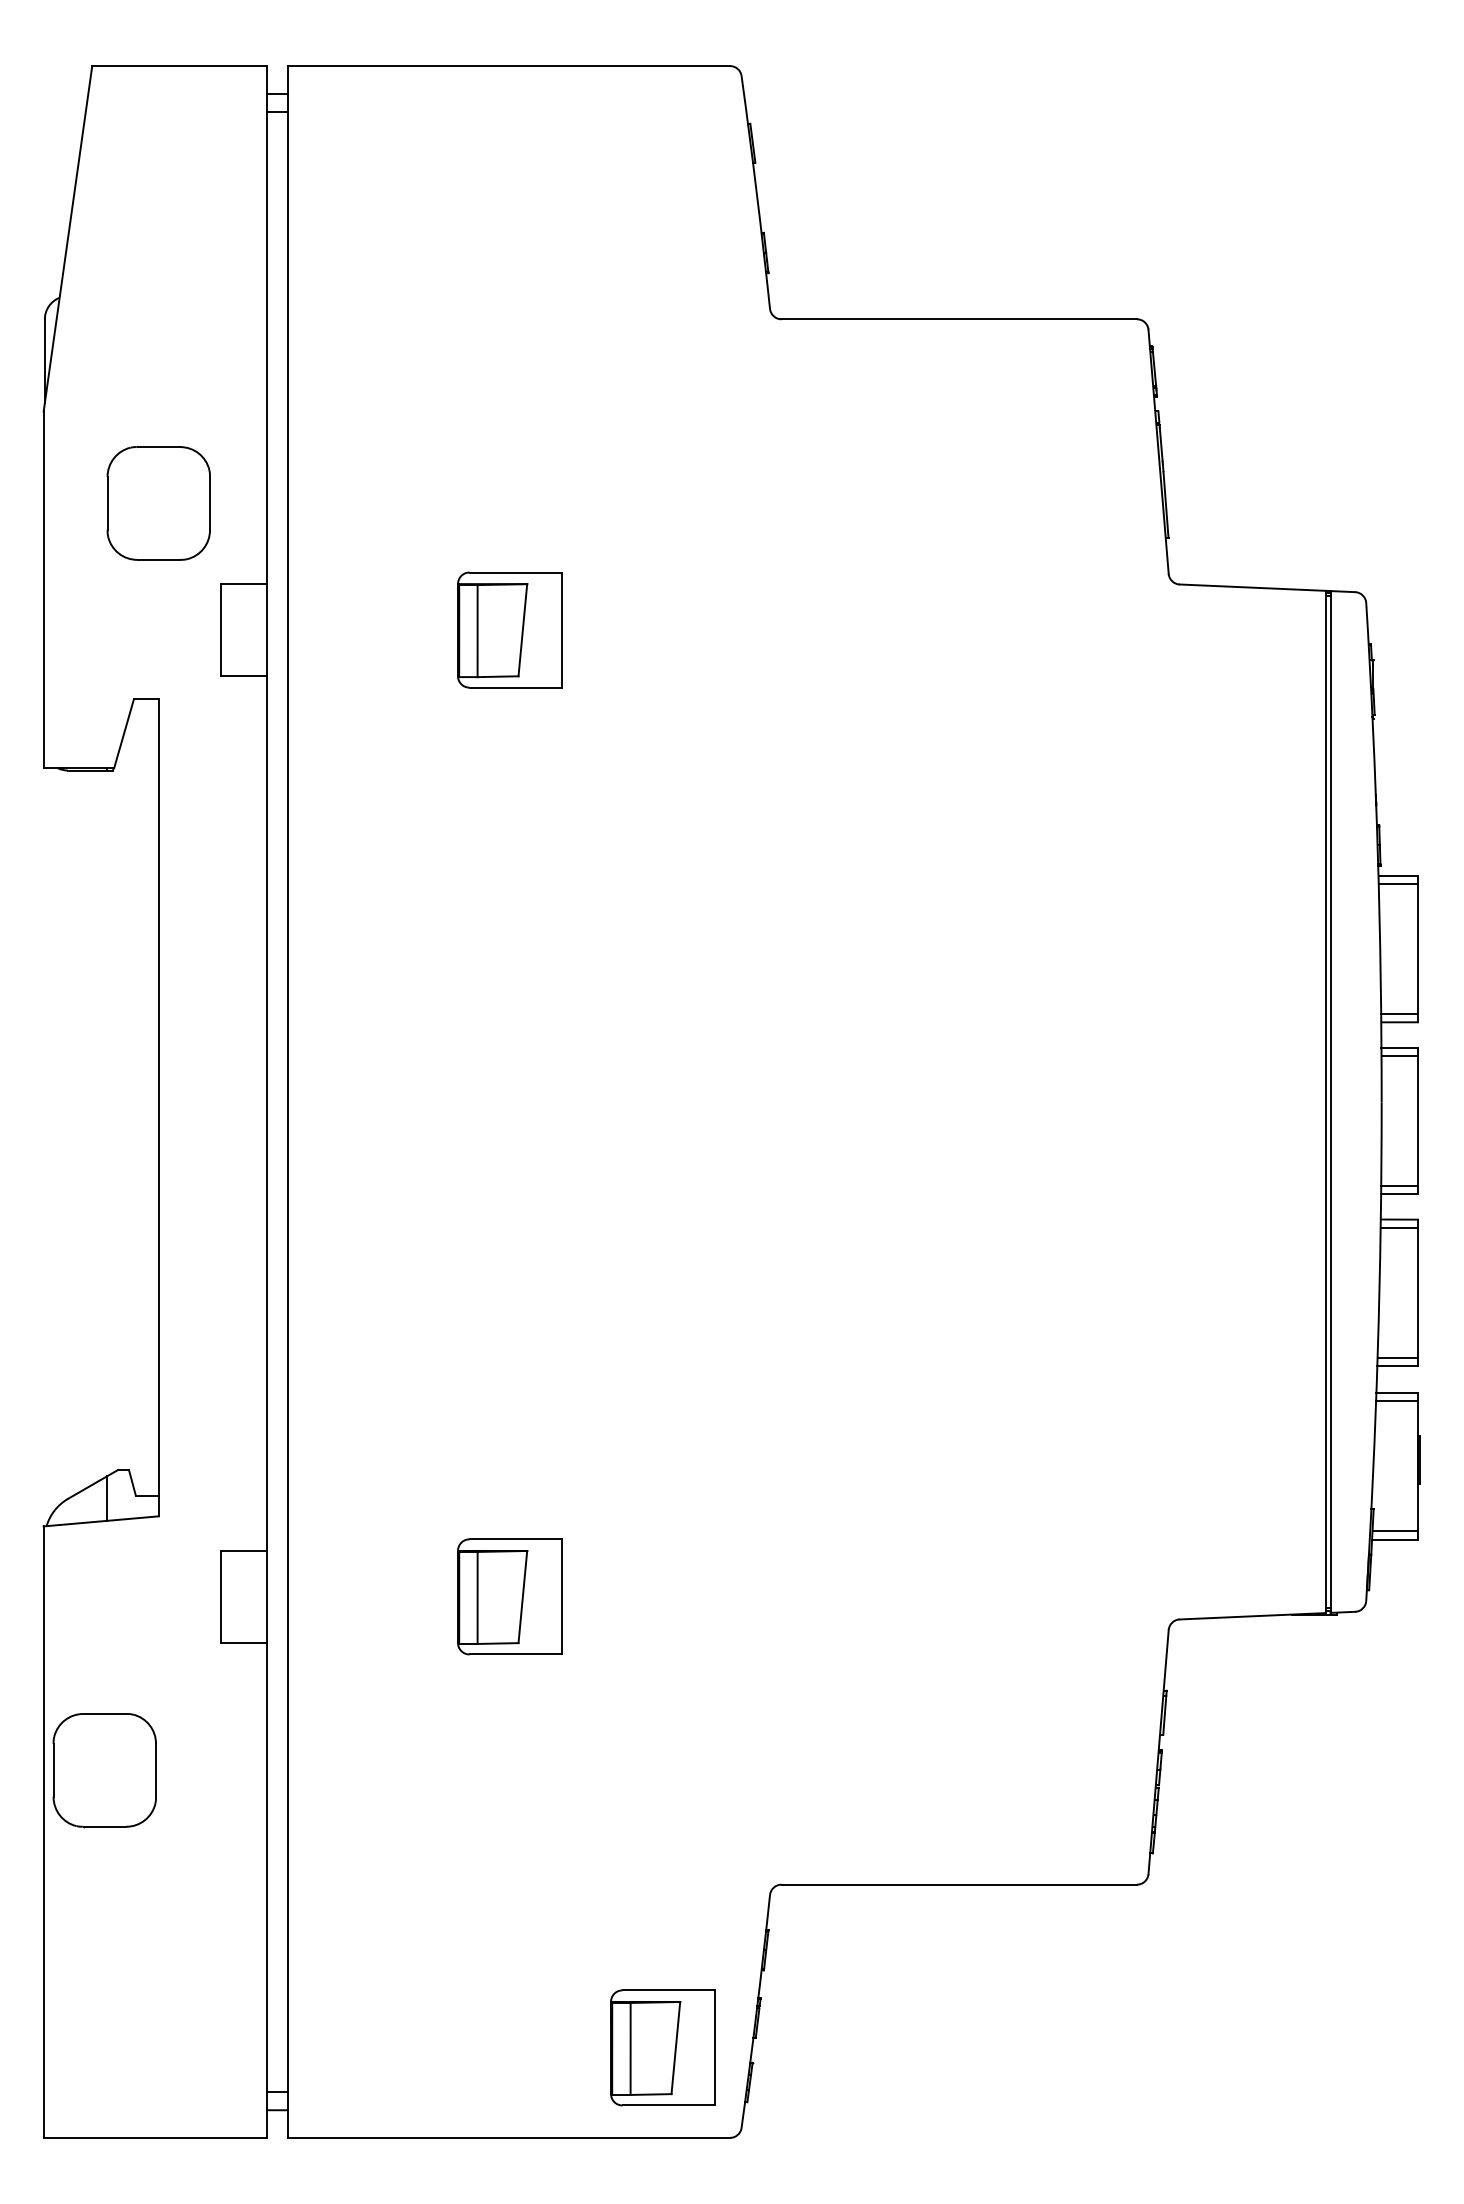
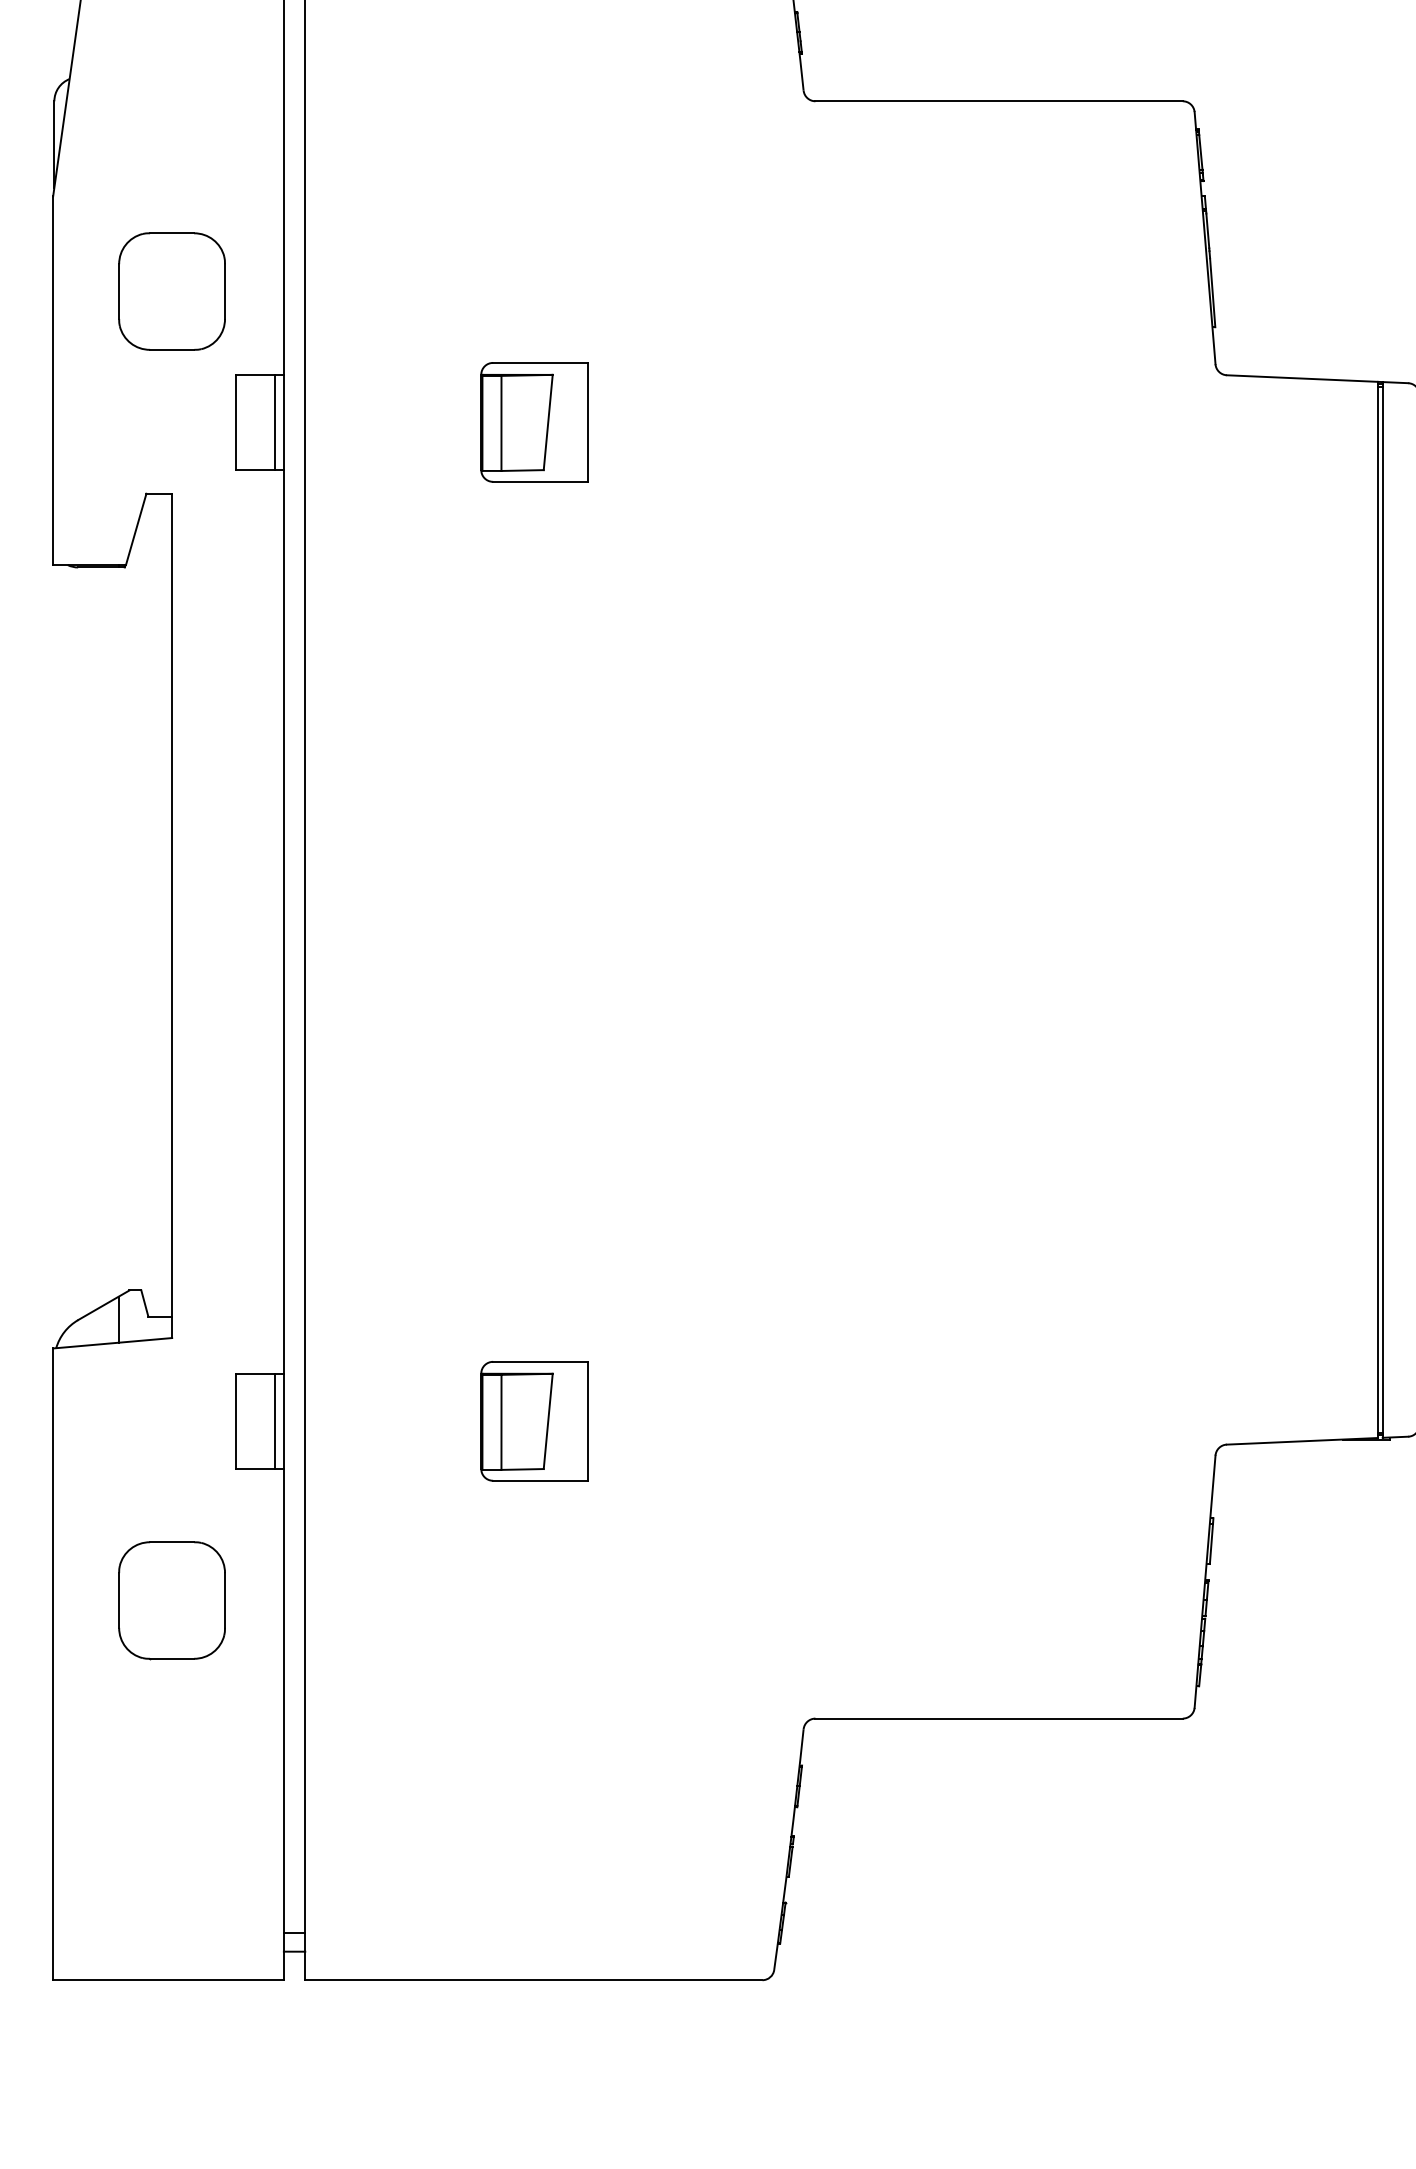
line: (258, 630) -> (275, 422), added
line: (258, 1596) -> (275, 1420), added
part: (104, 1770) -> (171, 1600), moved
part: (662, 2047) -> (692, 1886), removed

